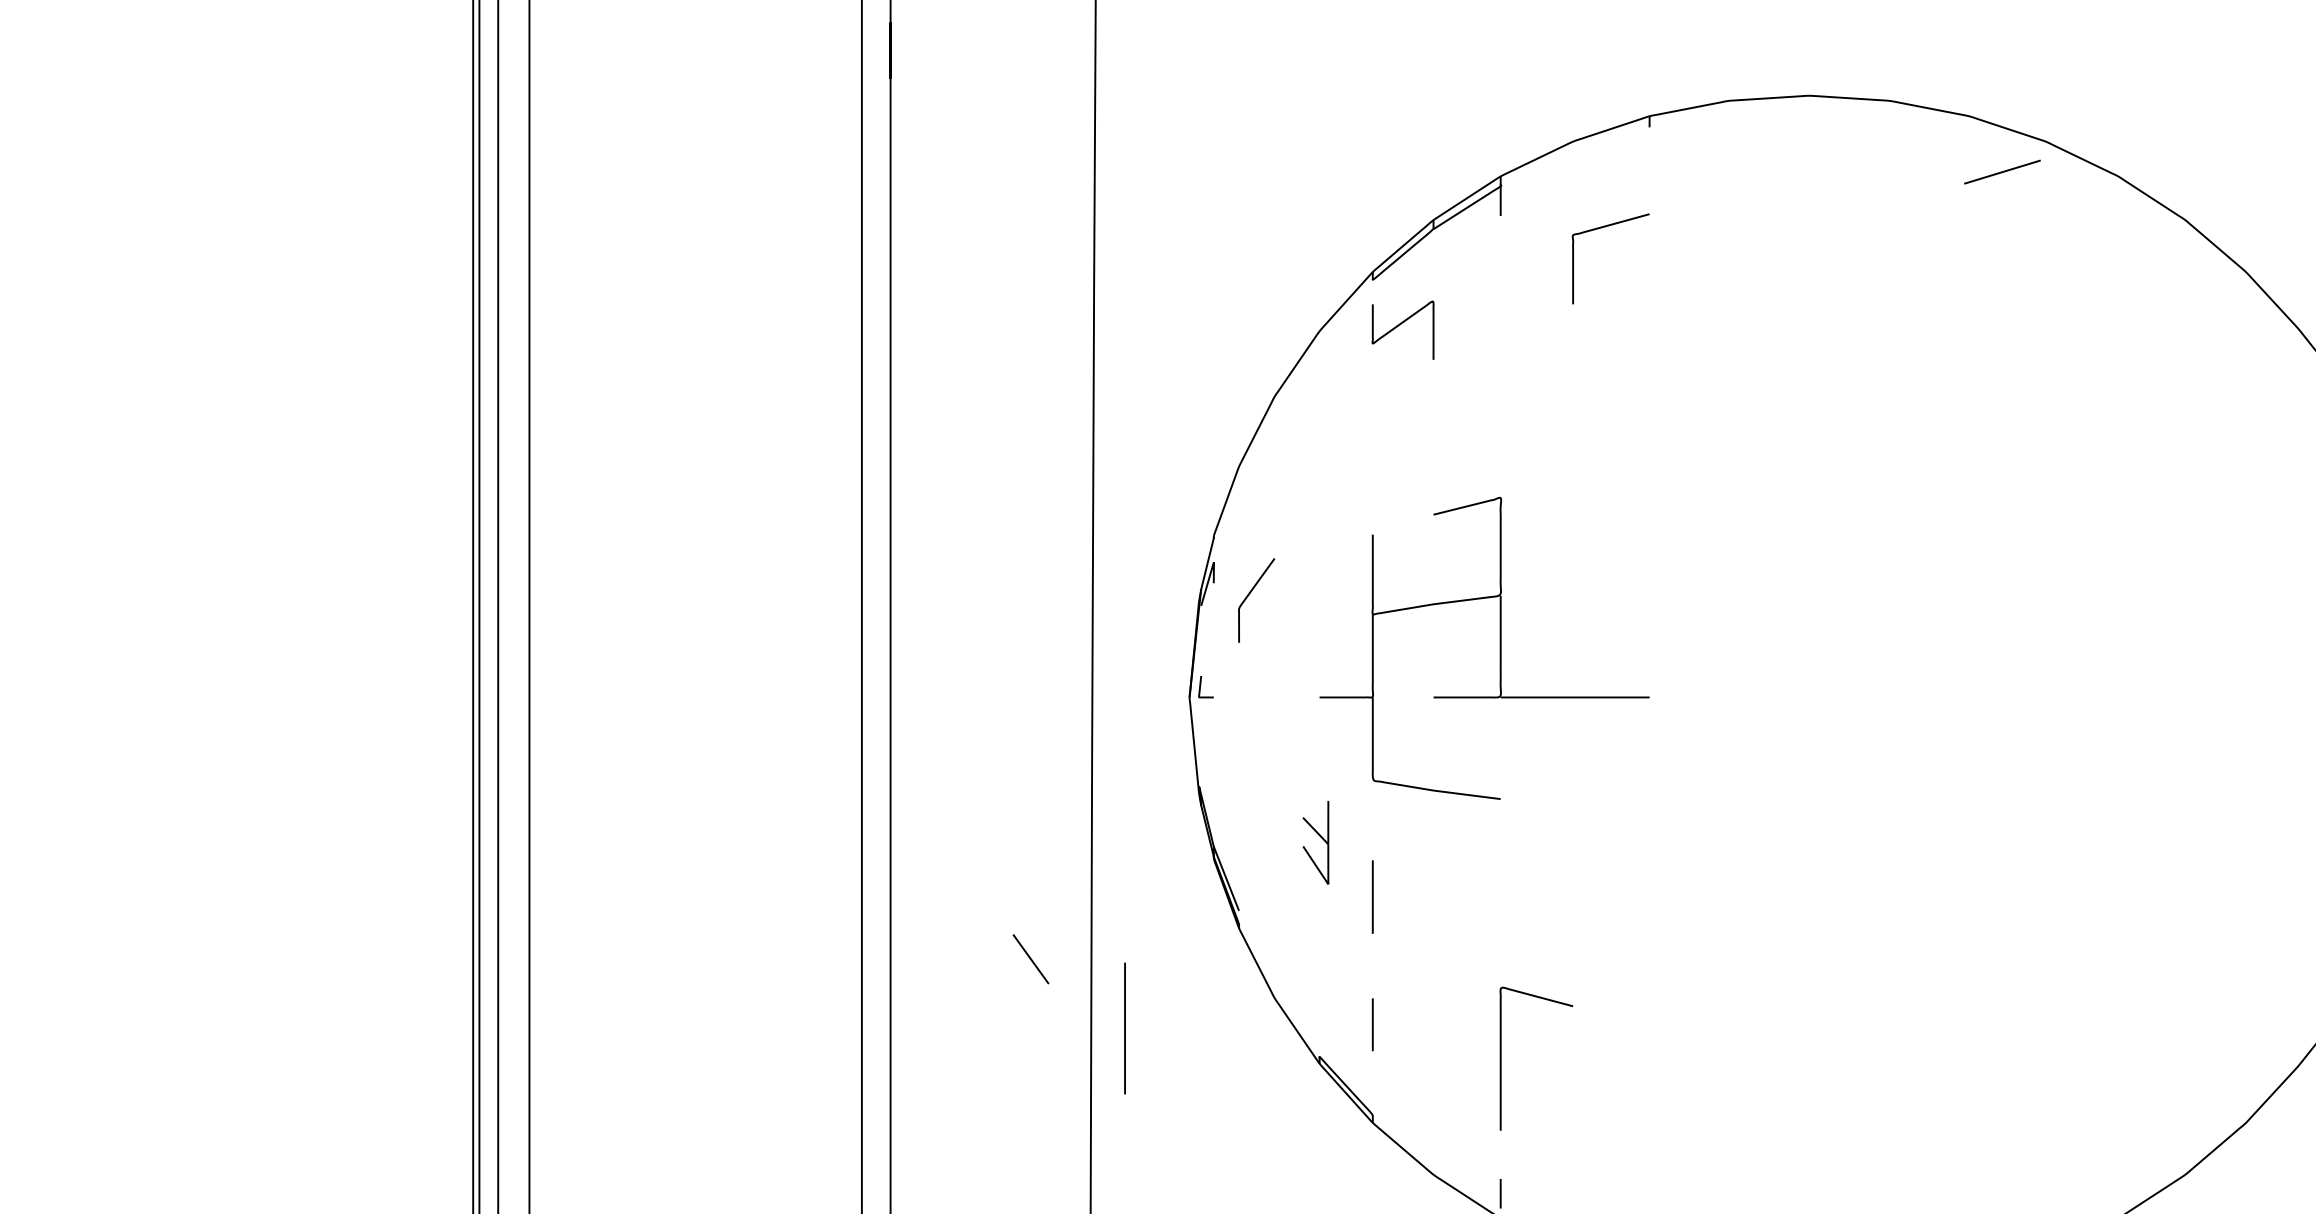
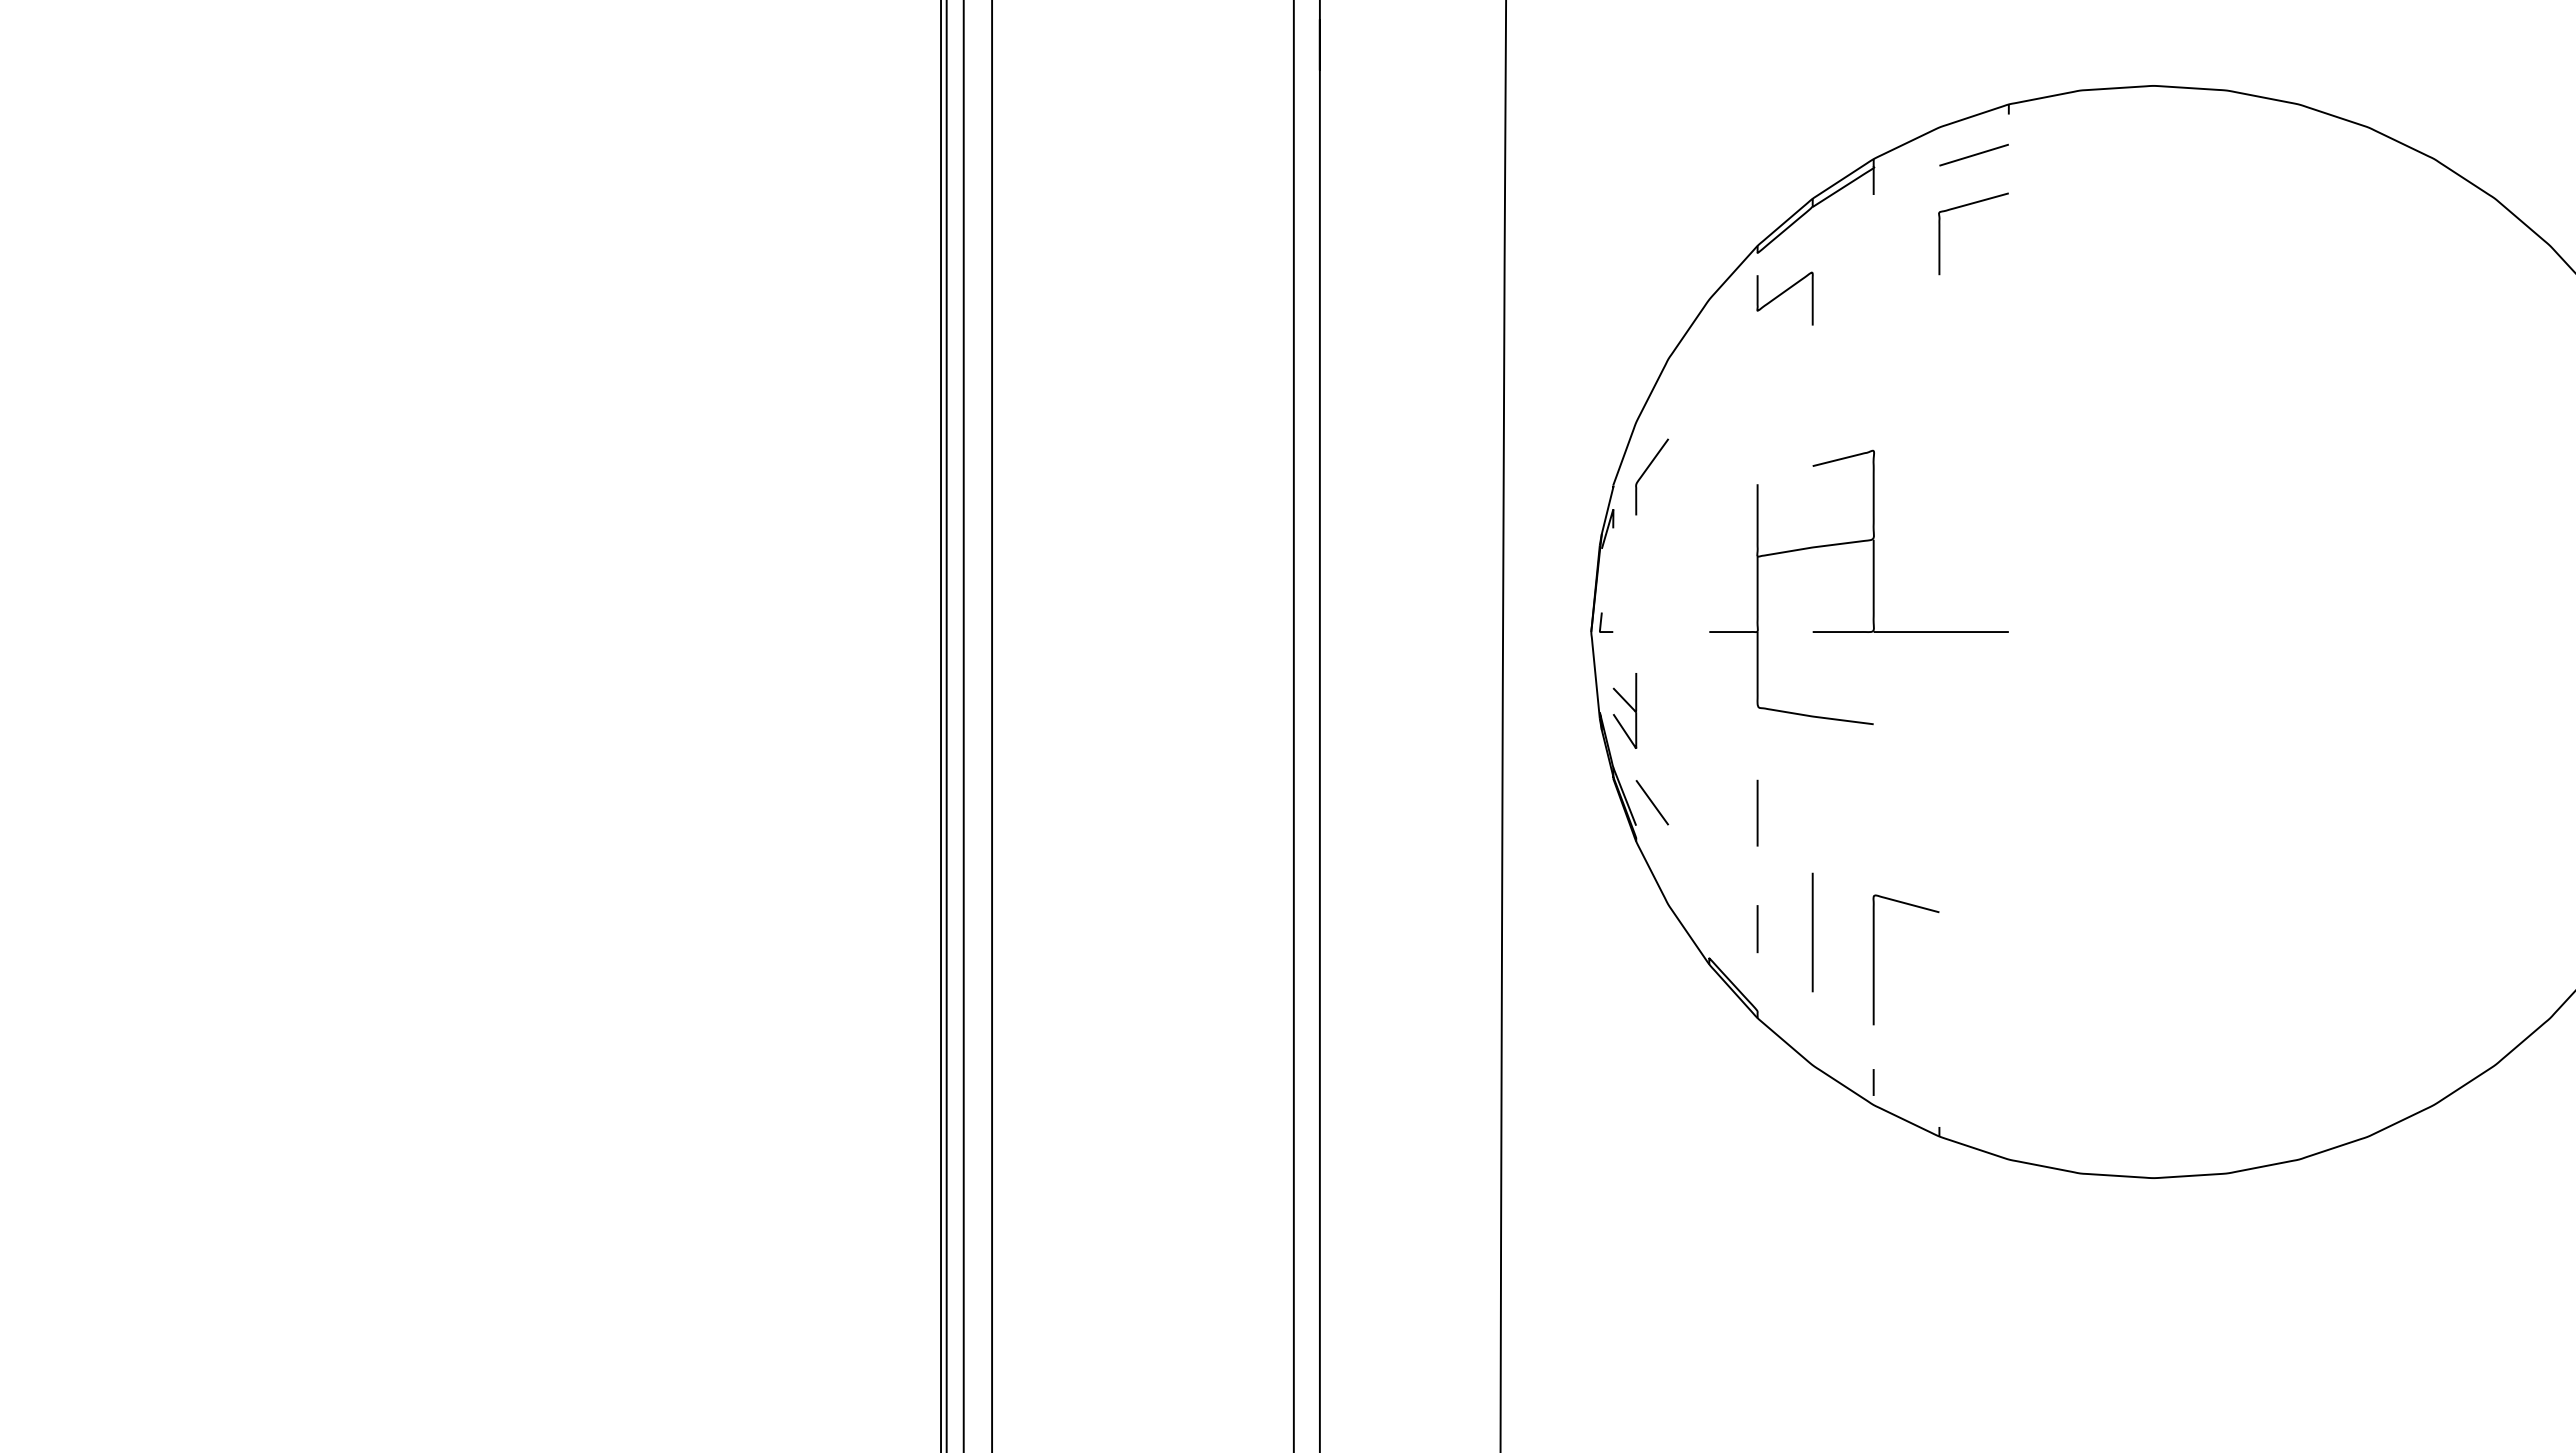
line: (2001, 171) -> (1973, 154), moved
curve: (1250, 594) -> (1646, 471), moved
part: (1319, 836) -> (1628, 705), moved
line: (1031, 959) -> (1652, 802), moved
line: (1124, 1028) -> (1812, 932), moved

